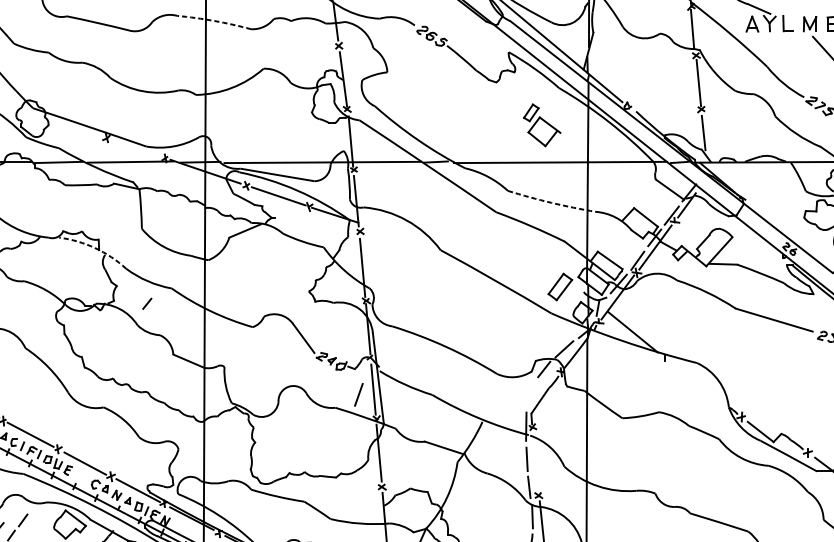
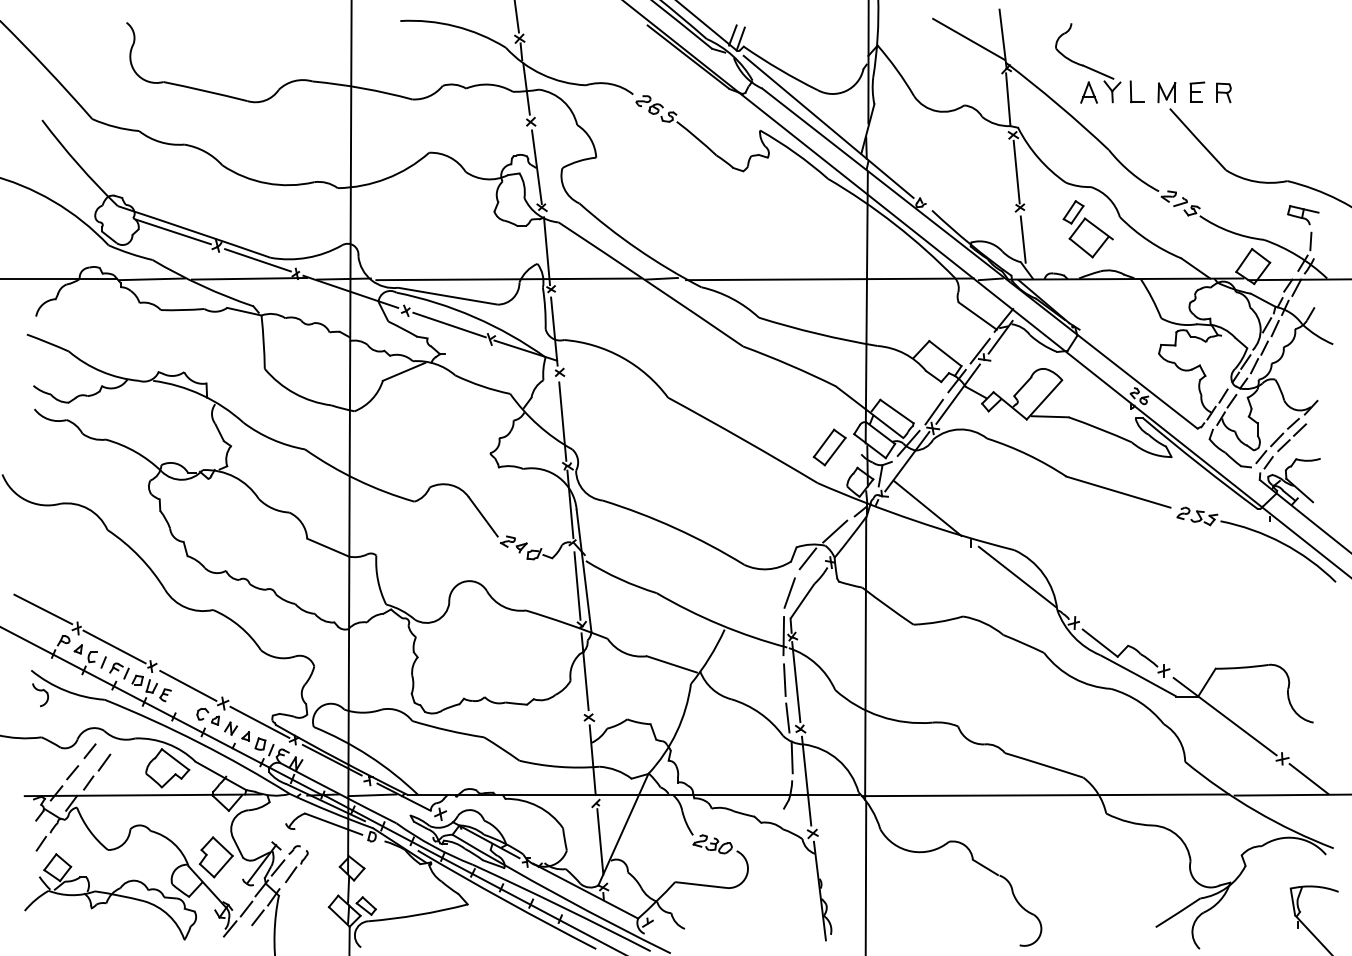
arc: (214, 21) -> (362, 88), dashed -> solid
part: (541, 125) -> (1087, 229), moved
line: (74, 127) -> (173, 231), added
line: (136, 148) -> (257, 260), added
arc: (551, 202) -> (817, 333), dashed -> solid
arc: (95, 247) -> (201, 394), dashed -> solid
line: (146, 304) -> (89, 751), moved
line: (699, 382) -> (1017, 576), added
line: (358, 394) -> (789, 592), moved
line: (535, 461) -> (796, 682), added

